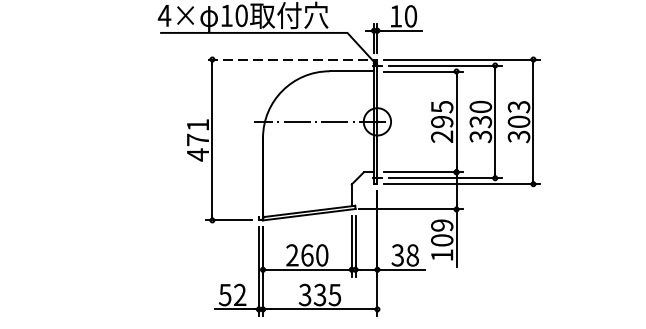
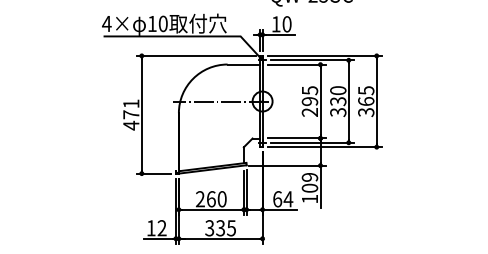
line: (285, 58) -> (195, 55), dashed -> solid
text: (519, 113) -> (366, 95), 303 -> 365
text: (405, 255) -> (283, 199), 38 -> 64
text: (224, 295) -> (150, 228), 52 -> 12

